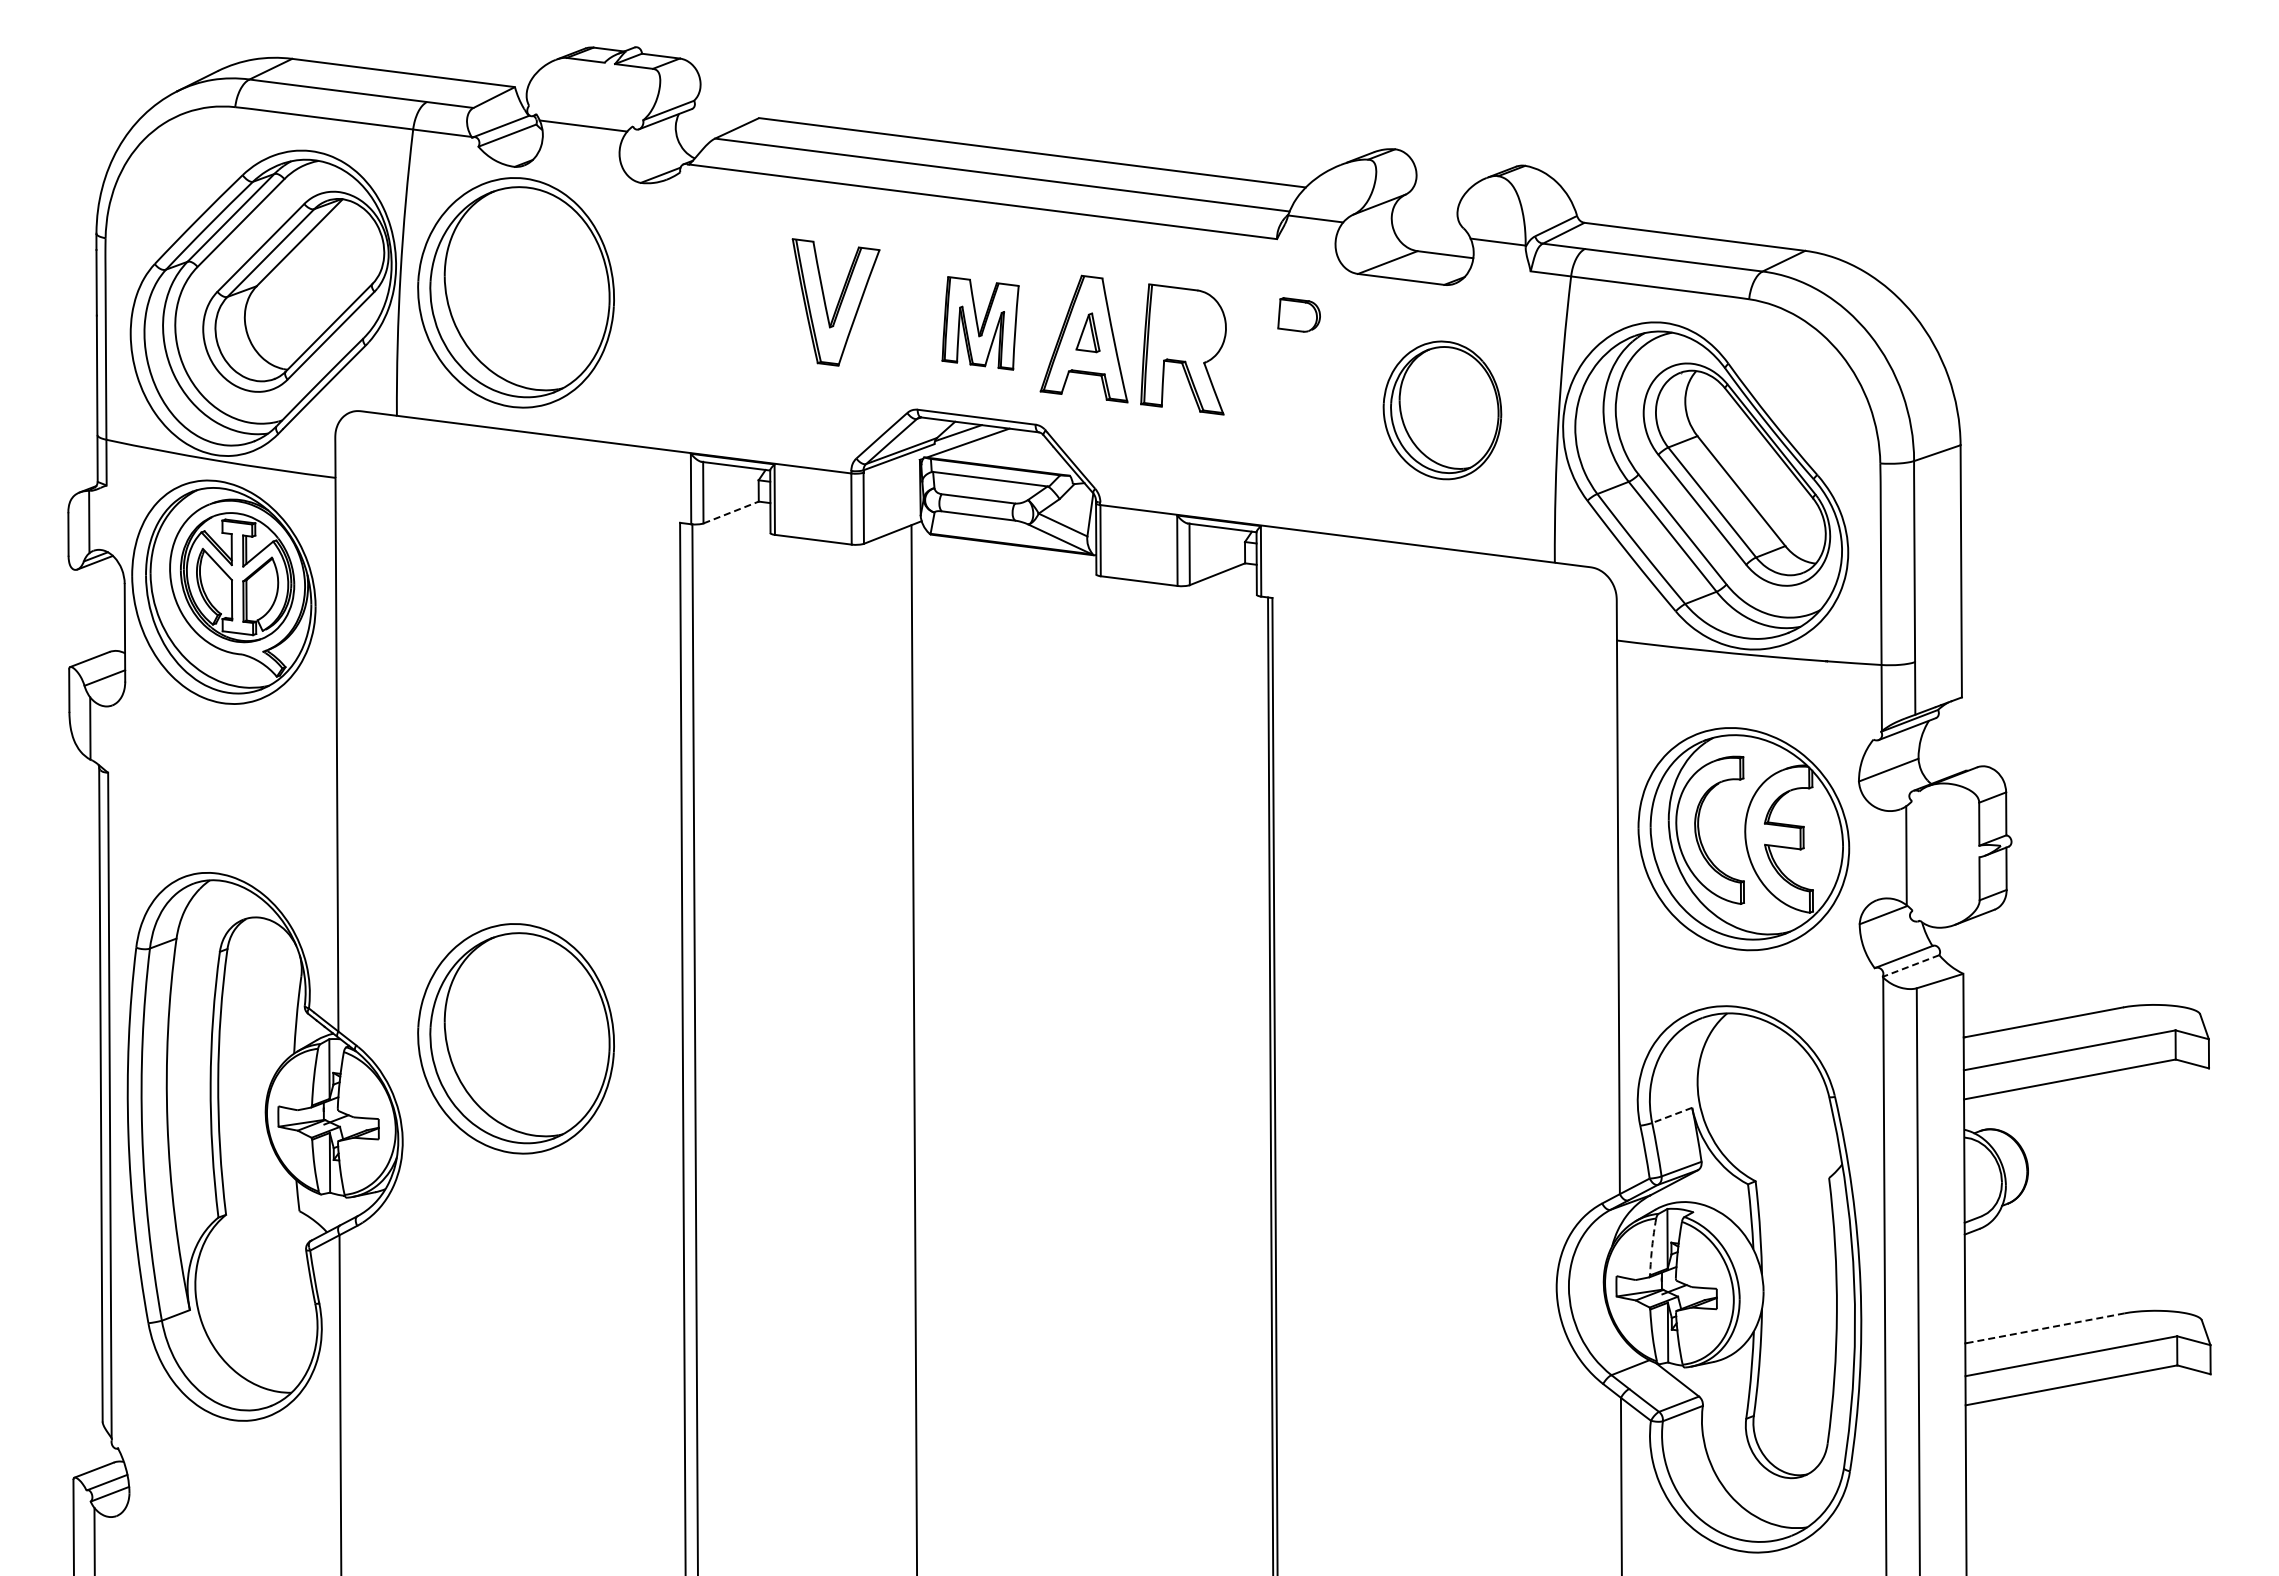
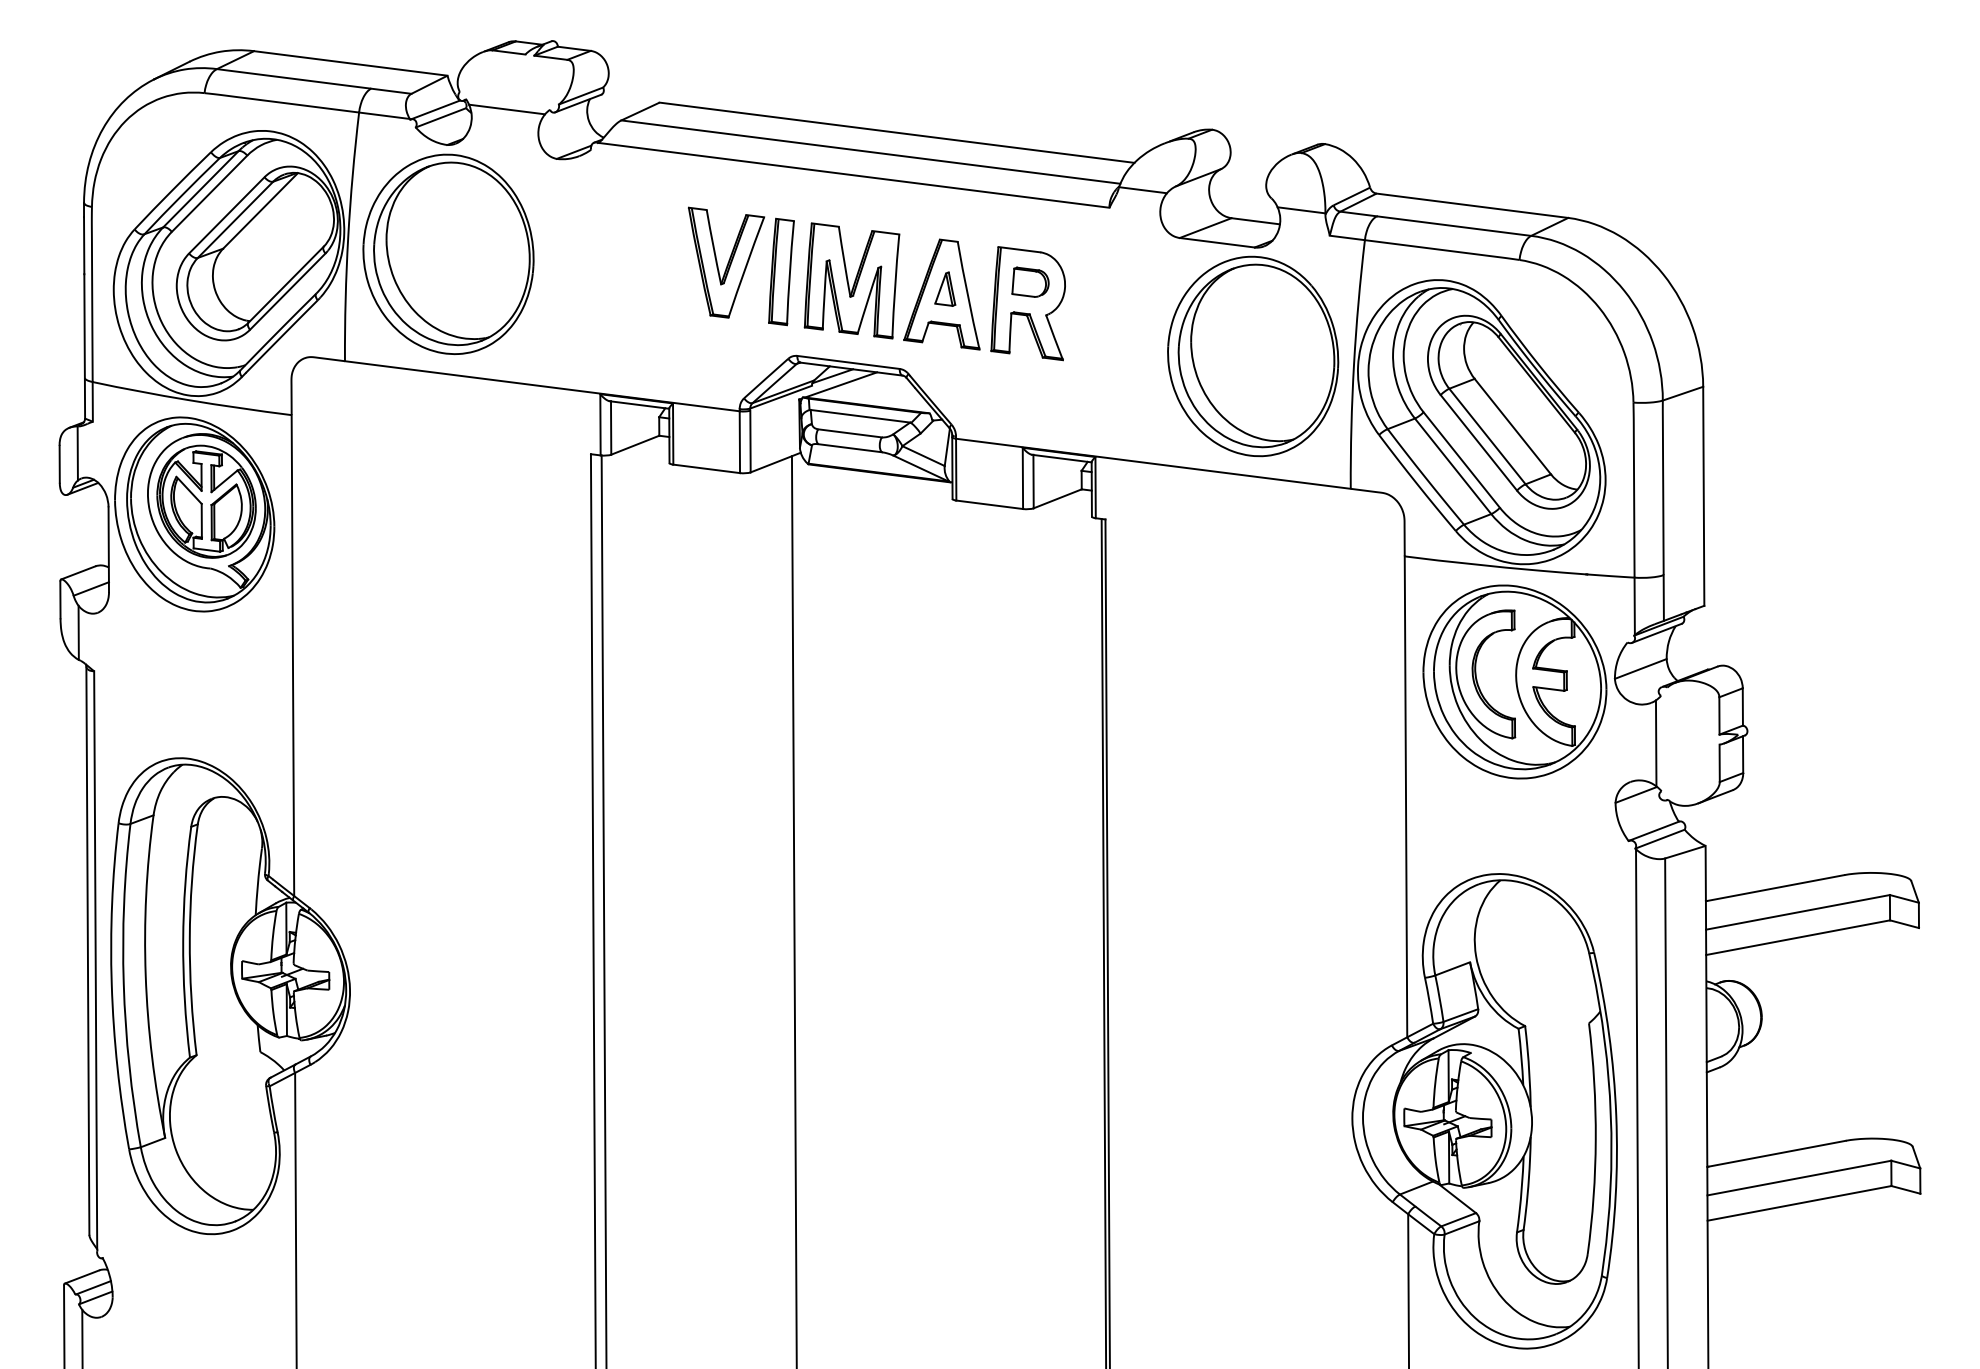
part: (899, 313) -> (781, 272), added
part: (1298, 314) -> (1029, 281), moved
part: (980, 323) -> (851, 281), size x1.43
part: (1442, 410) -> (1253, 356), size x1.67
line: (731, 512) -> (635, 445), dashed -> solid
part: (1743, 839) -> (1514, 682), moved
line: (1910, 966) -> (1659, 839), dashed -> solid
part: (515, 1038) -> (447, 902), removed
line: (1671, 1115) -> (1452, 968), dashed -> solid
arc: (1652, 1246) -> (1435, 1082), dashed -> solid
line: (2046, 1328) -> (1777, 1153), dashed -> solid

